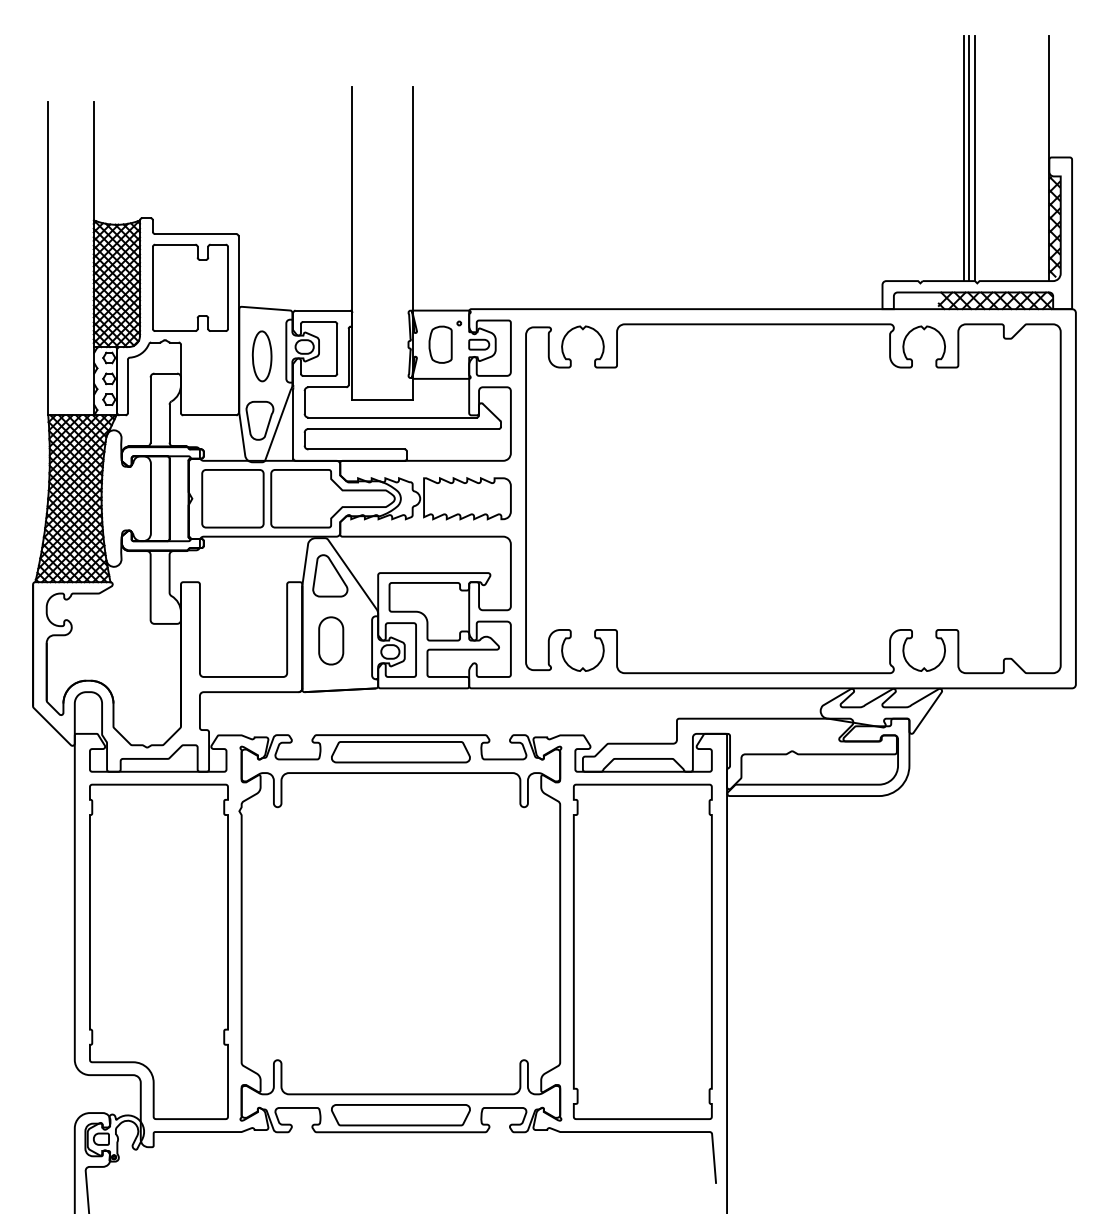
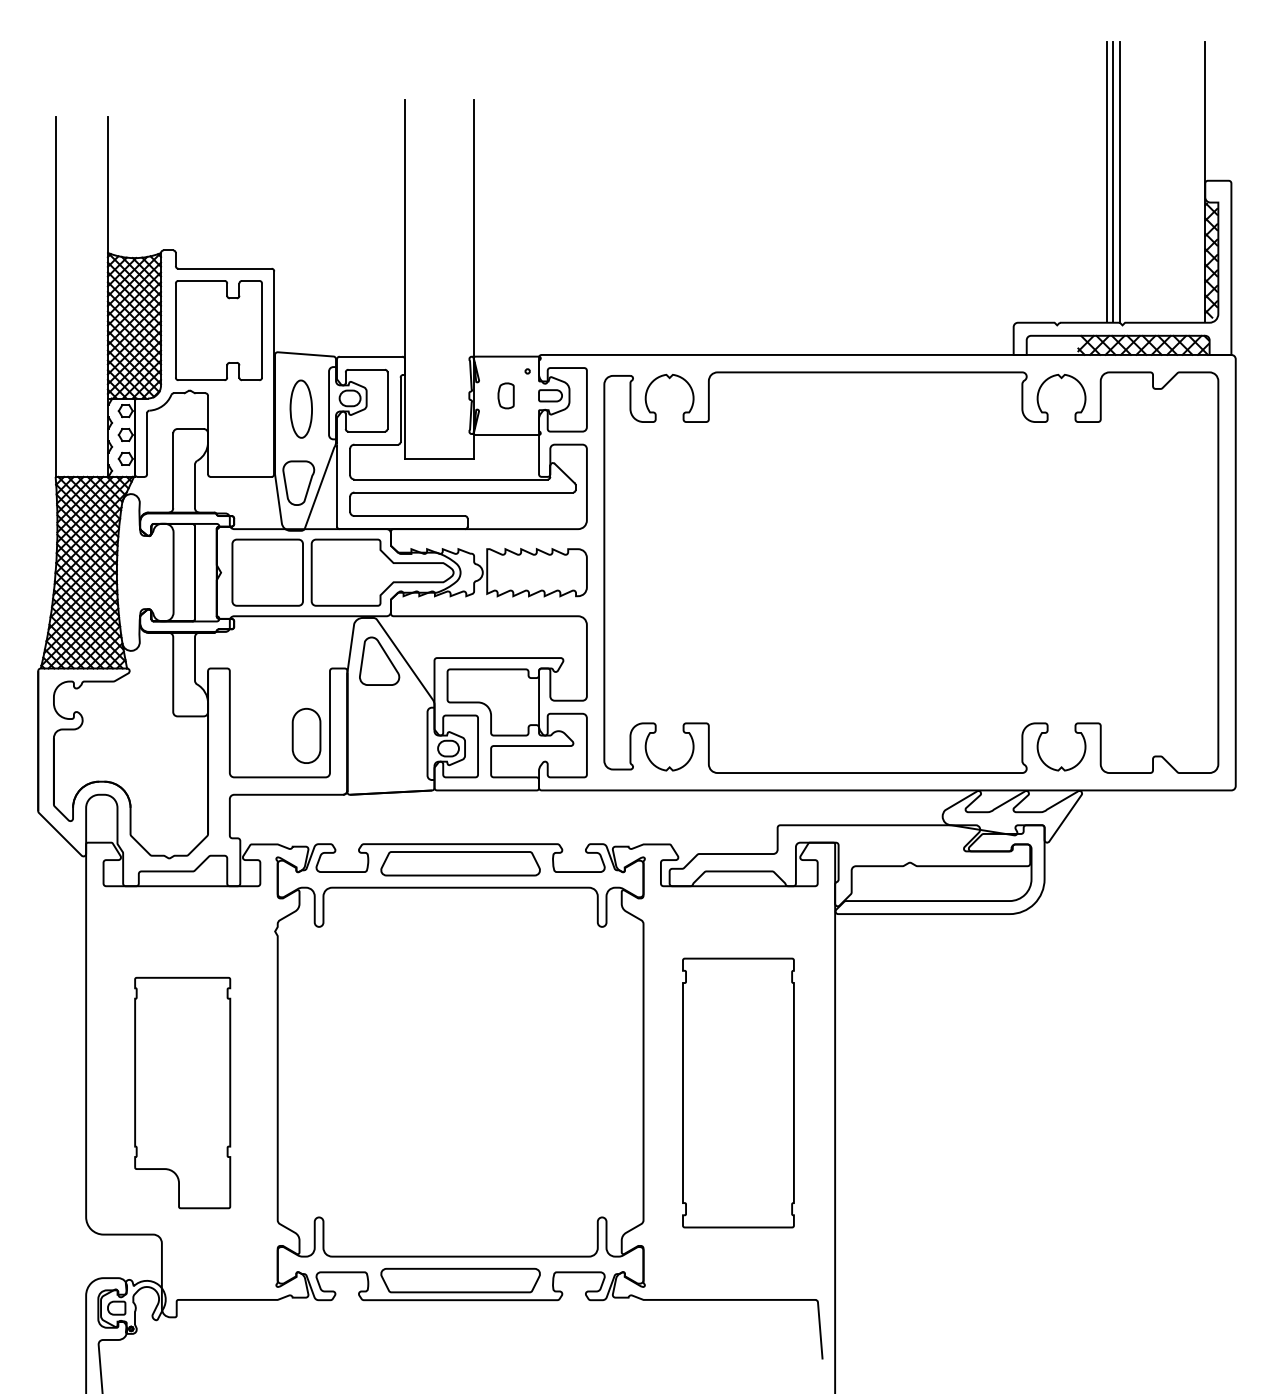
part: (439, 344) -> (505, 395), size x0.6
part: (331, 640) -> (306, 735), moved
part: (158, 951) -> (182, 1092), size x0.6
part: (642, 951) -> (738, 1092), size x0.7

